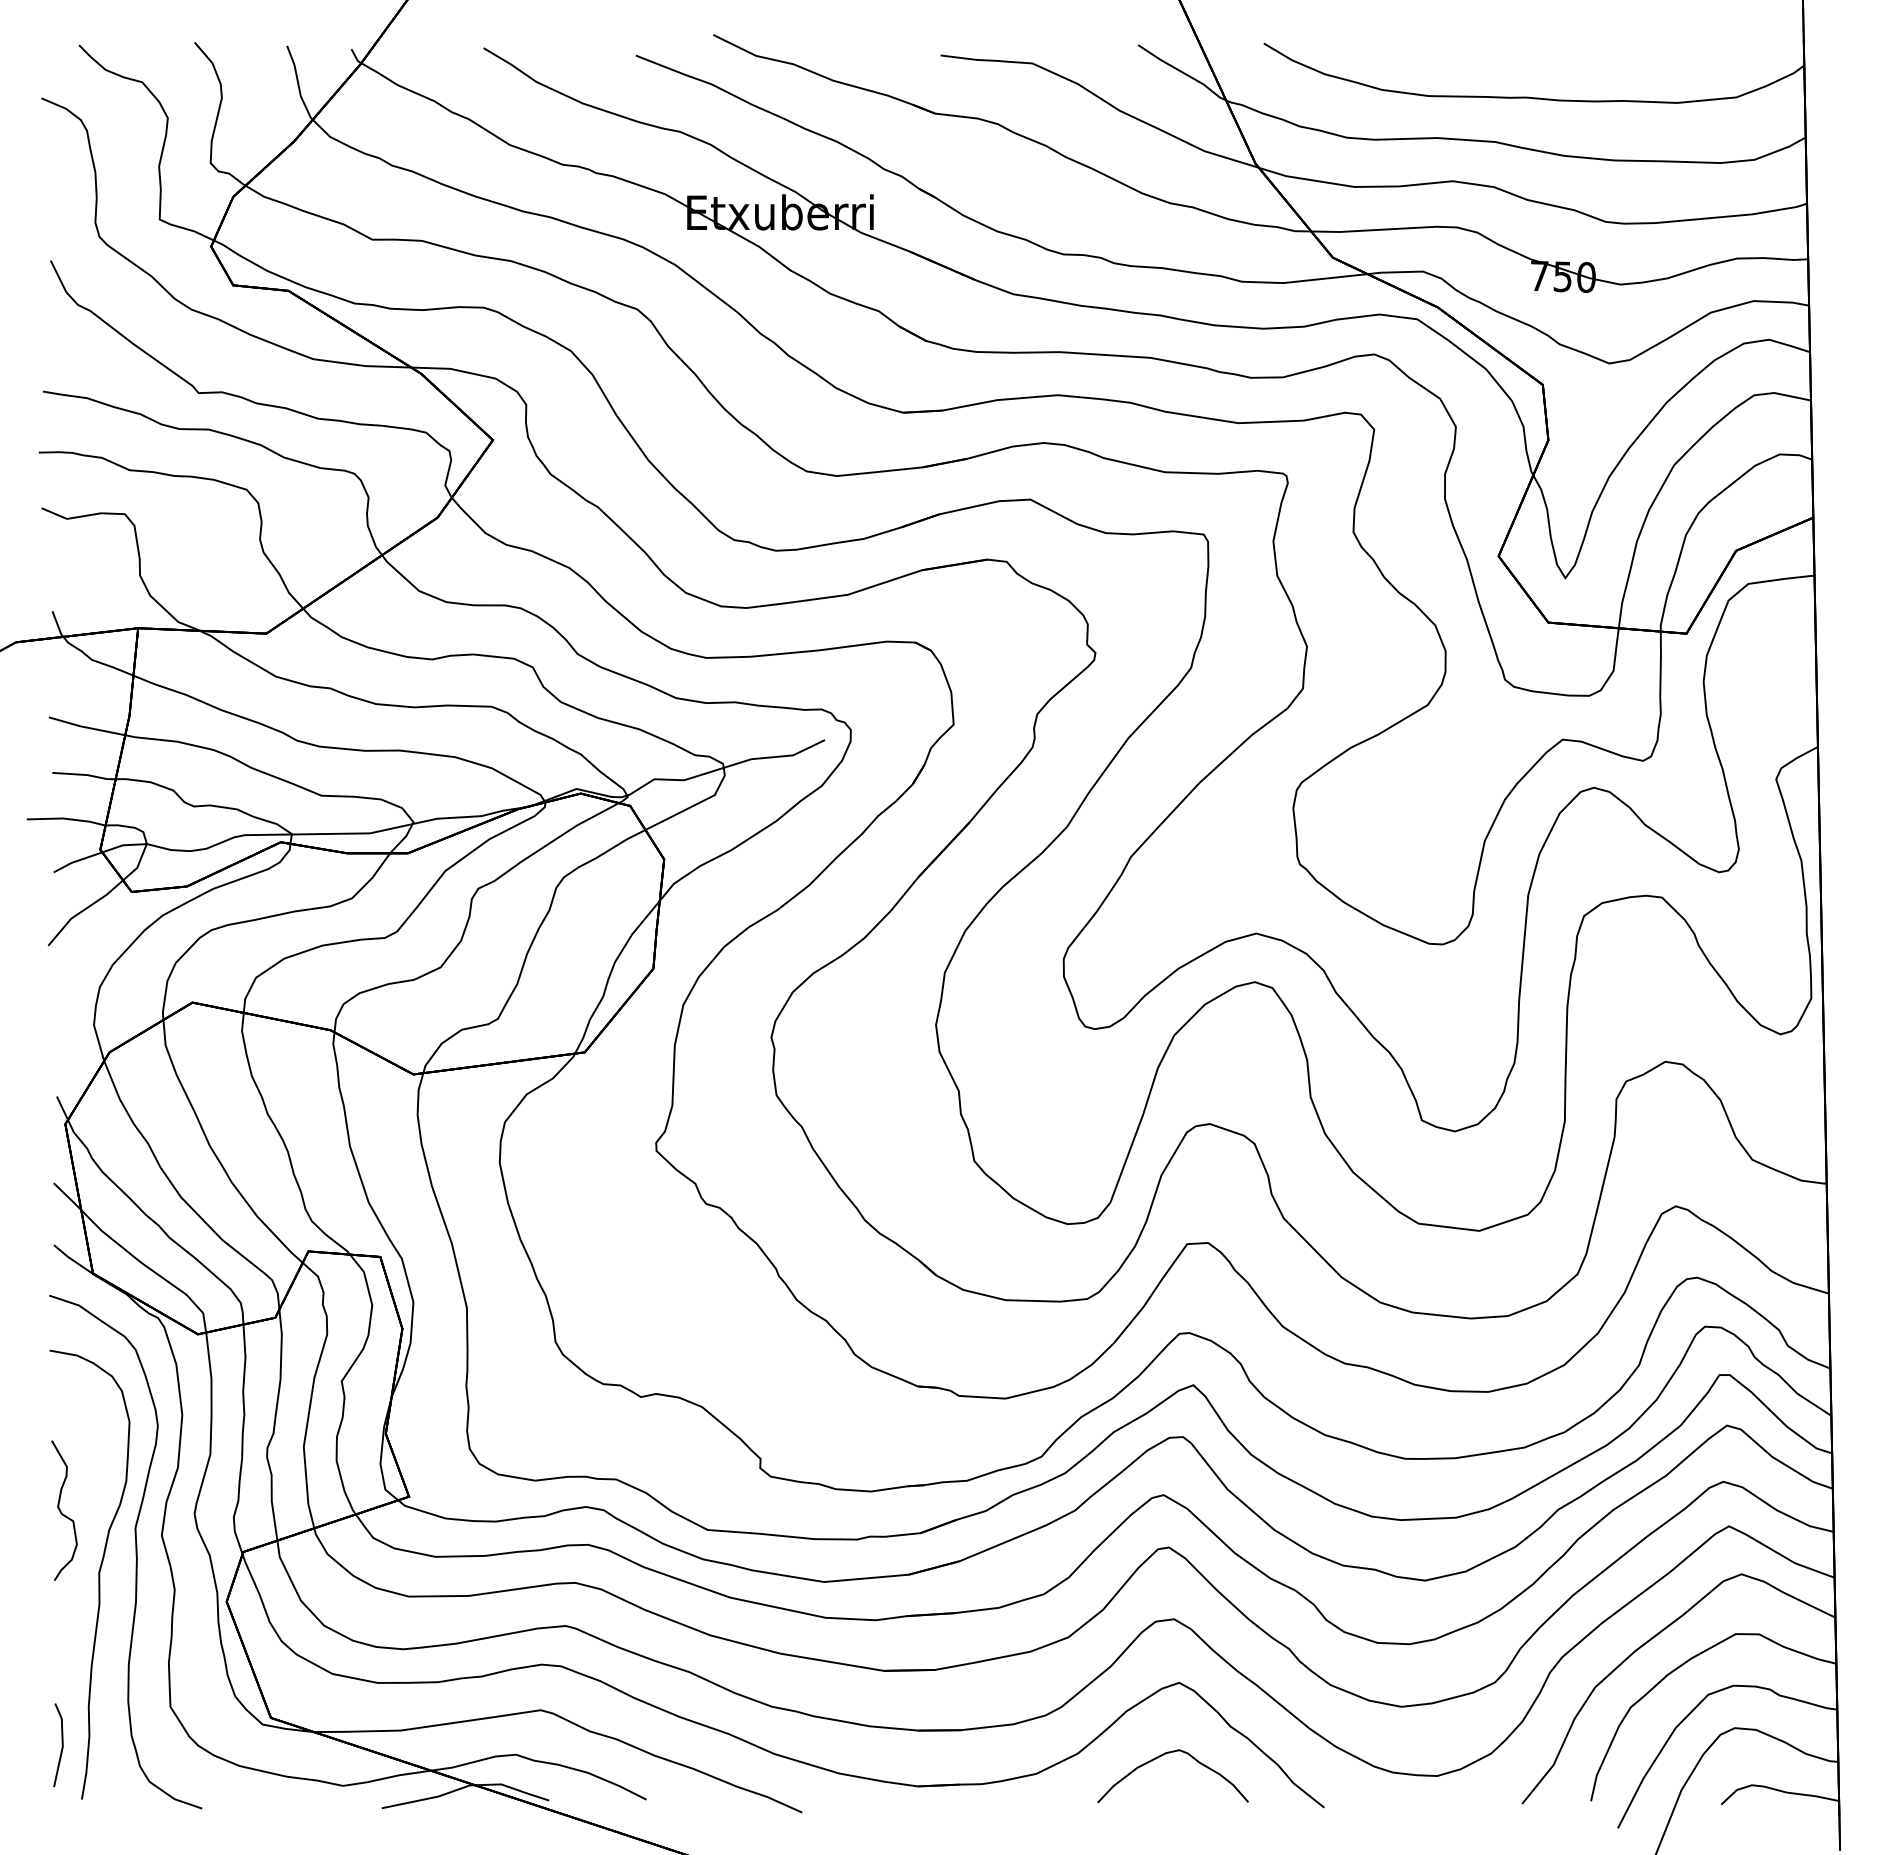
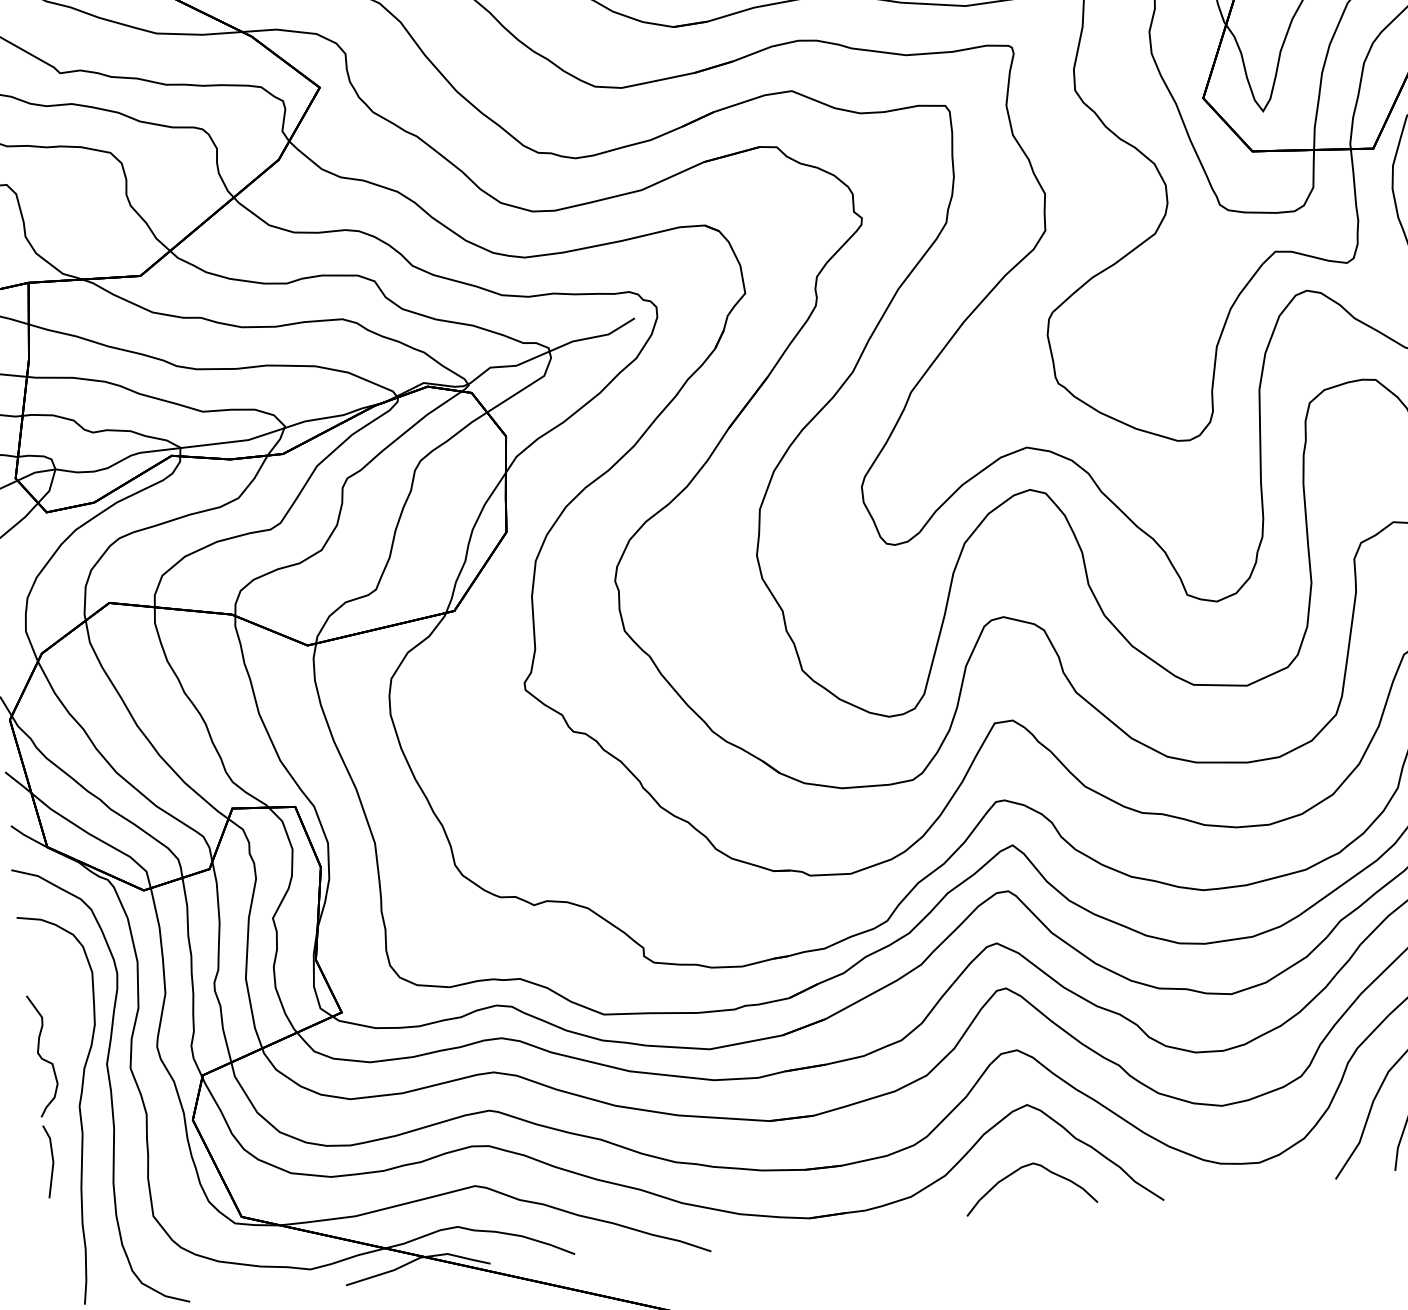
line: (61, 1745) -> (52, 1161), moved

